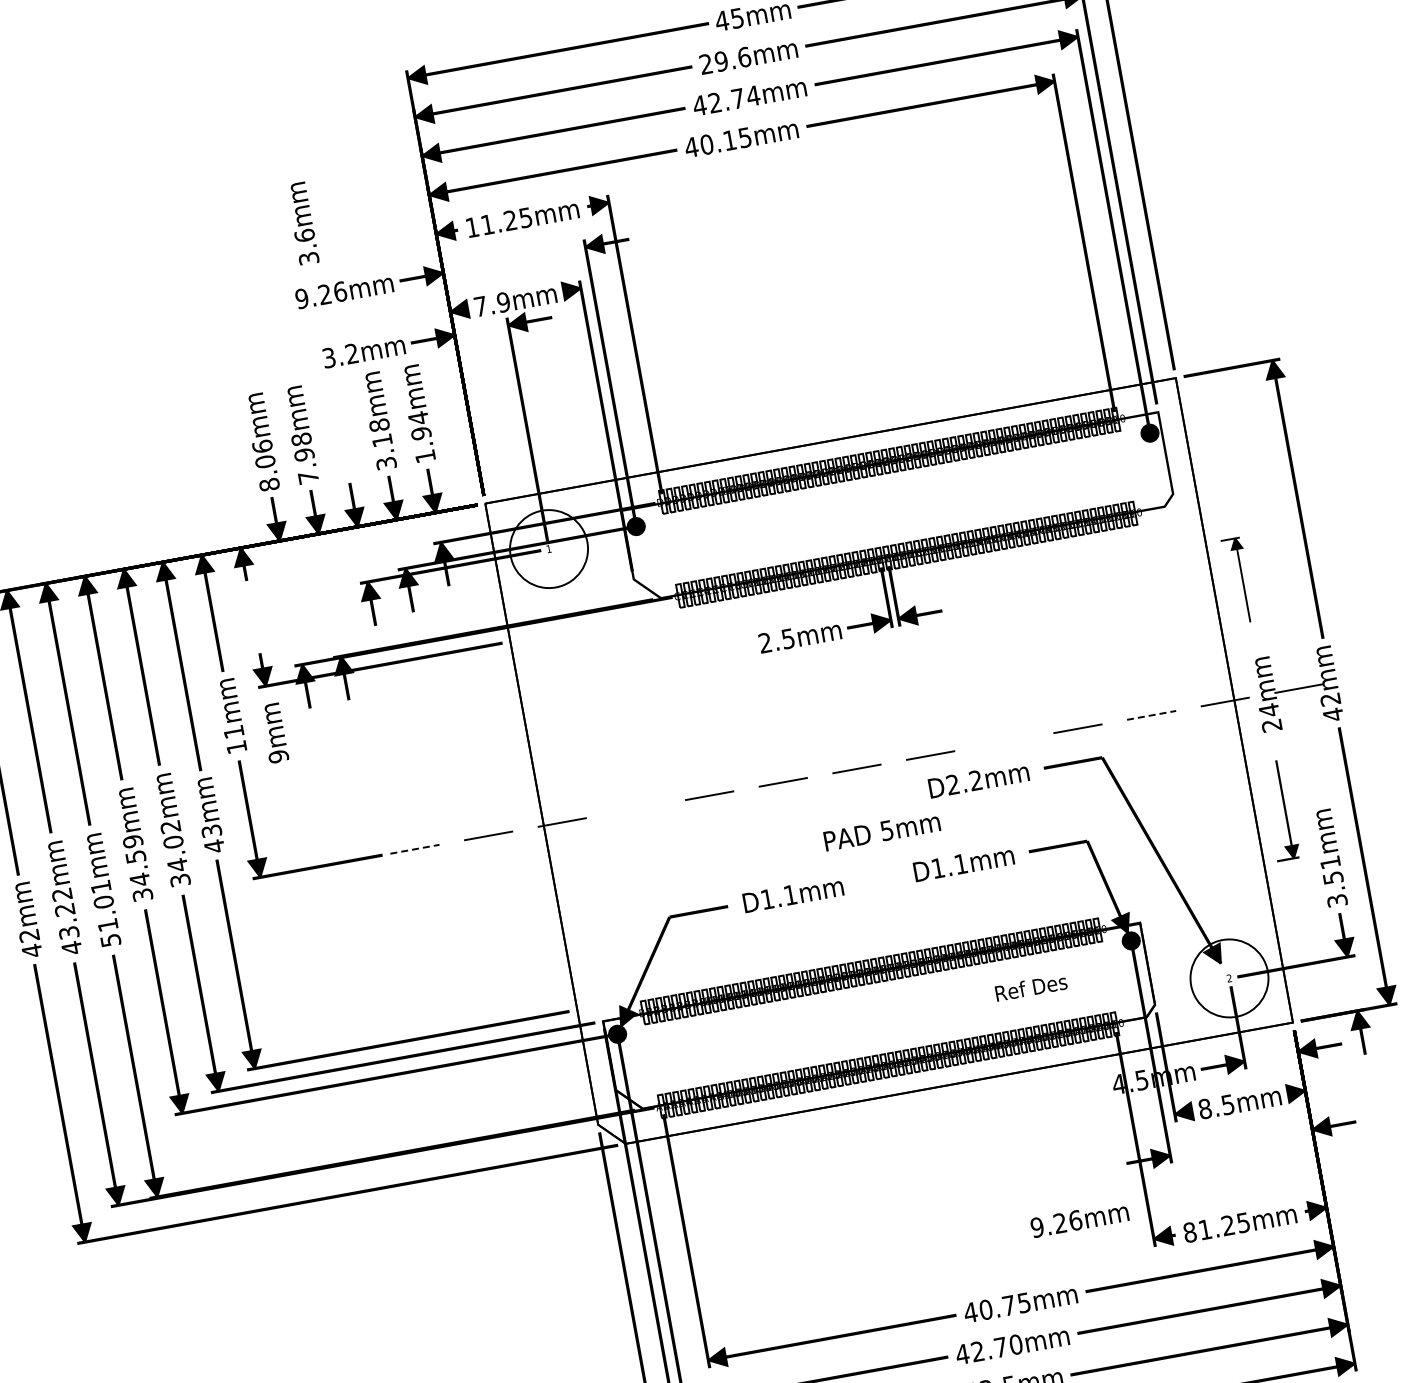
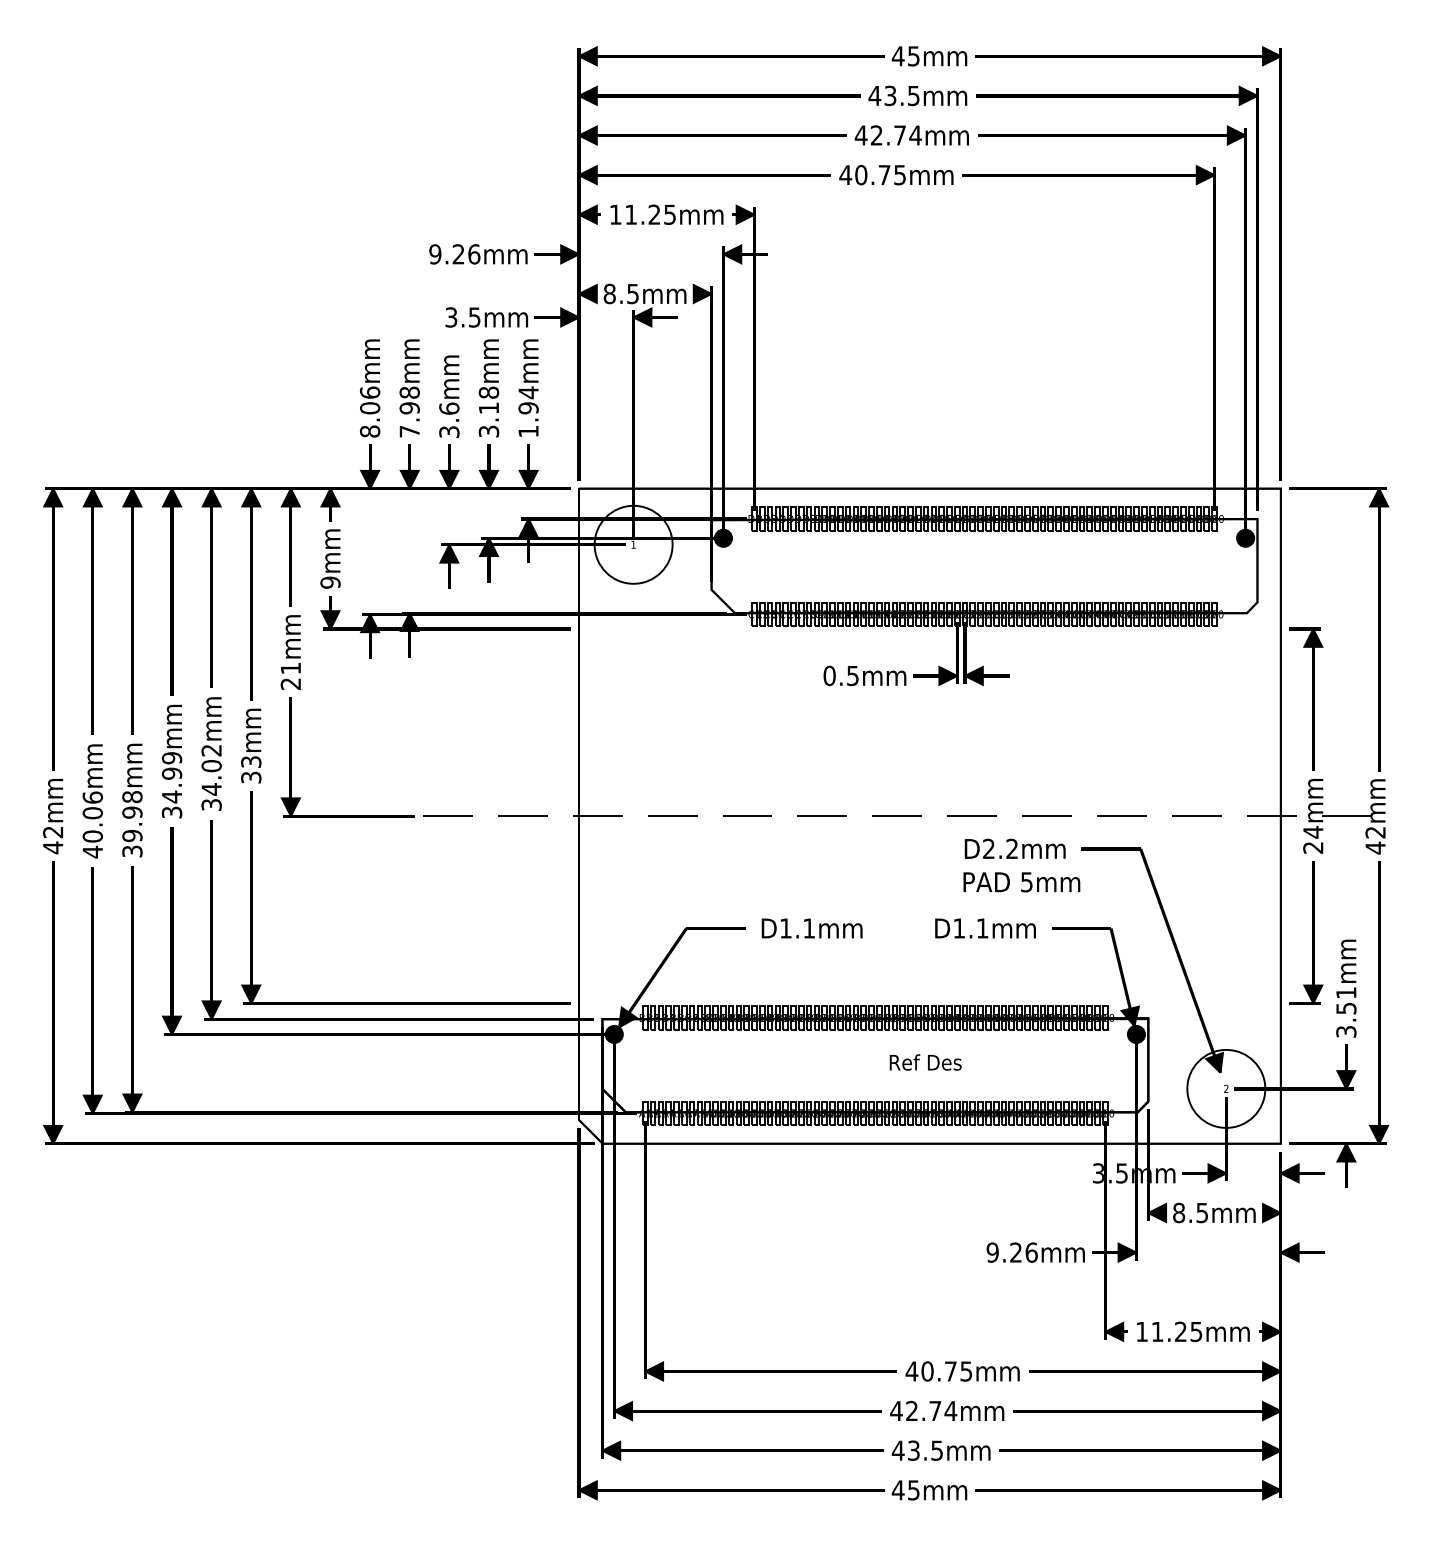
text: (724, 60) -> (893, 95), 29.6mm -> 43.5mm
text: (729, 139) -> (884, 174), 40.15mm -> 40.75mm
text: (302, 223) -> (449, 396), moved
text: (492, 303) -> (621, 293), 7.9mm -> 8.5mm
text: (351, 353) -> (474, 317), 3.2mm -> 3.5mm
part: (1238, 579) -> (1306, 698), size x1.67
text: (765, 642) -> (829, 675), 2.5mm -> 0.5mm
line: (1151, 715) -> (1196, 816), dashed -> solid
text: (274, 732) -> (330, 558), moved
line: (1003, 741) -> (1046, 815), added
text: (236, 746) -> (290, 683), 11mm -> 21mm
line: (635, 808) -> (672, 815), added
part: (1280, 810) -> (1306, 932), size x1.43
text: (881, 831) -> (1021, 882), moved
text: (214, 846) -> (251, 777), 43mm -> 33mm
line: (415, 849) -> (448, 816), dashed -> solid
text: (135, 856) -> (171, 773), 34.59mm -> 34.99mm
text: (105, 912) -> (132, 823), 51.01mm -> 39.98mm
text: (65, 913) -> (92, 816), 43.22mm -> 40.06mm
text: (1031, 987) -> (925, 1062), moved
text: (1117, 1084) -> (1097, 1173), 4.5mm -> 3.5mm
text: (1079, 1219) -> (1035, 1252), moved
text: (1190, 1232) -> (1142, 1331), 81.25mm -> 11.25mm
text: (1015, 1344) -> (950, 1410), 42.70mm -> 42.74mm

